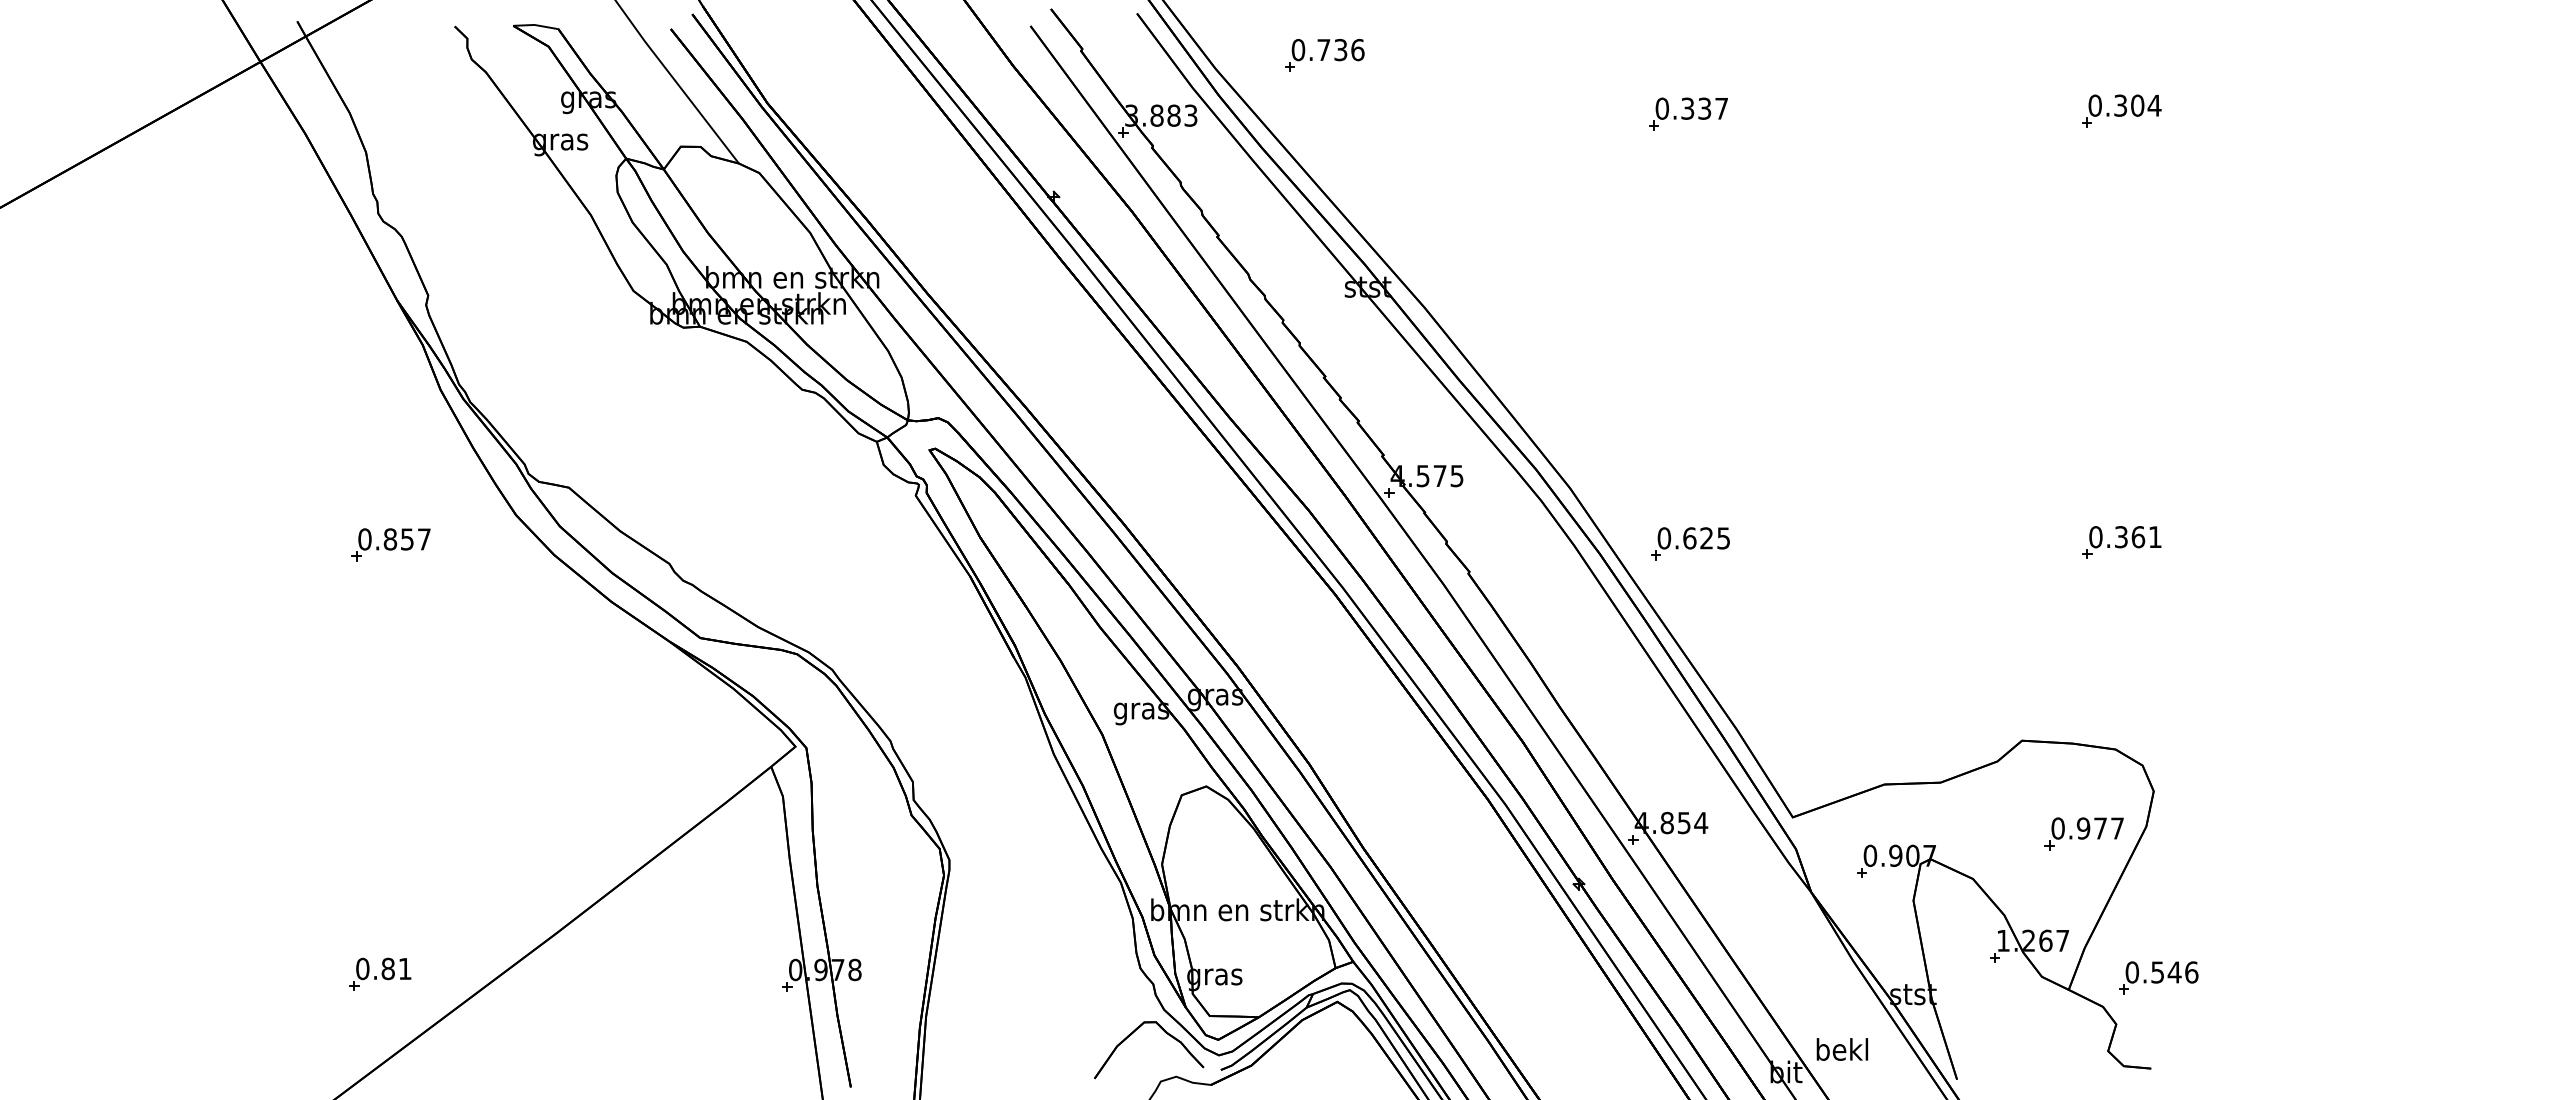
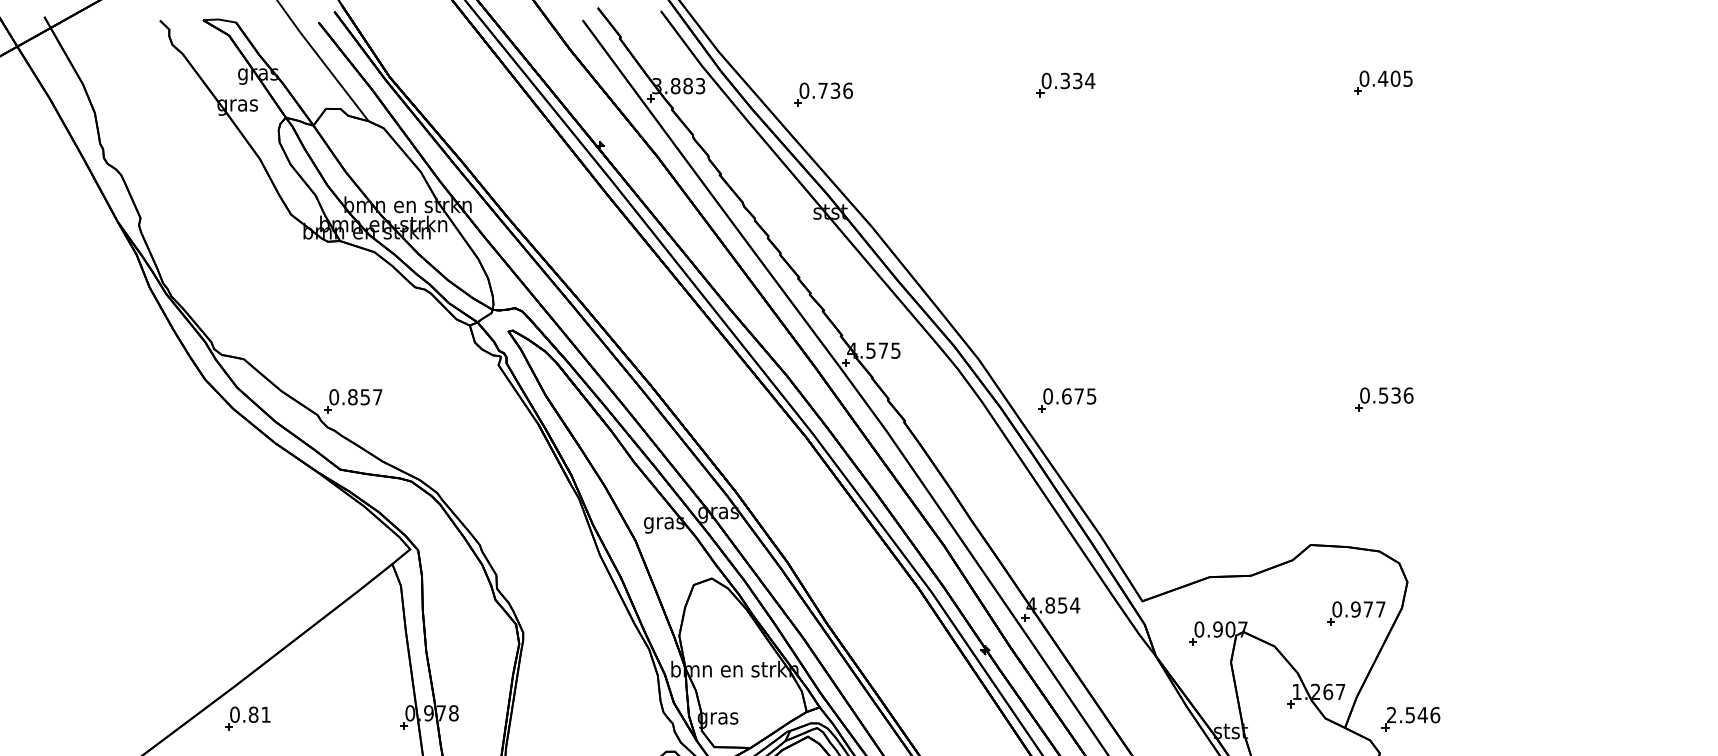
part: (1324, 55) -> (823, 94), moved
text: (2137, 105) -> (1395, 78), 0.304 -> 0.405
text: (1721, 108) -> (1090, 80), 0.337 -> 0.334
text: (2138, 537) -> (1396, 395), 0.361 -> 0.536
text: (1706, 538) -> (1079, 396), 0.625 -> 0.675
part: (390, 544) -> (352, 400), moved
text: (2132, 972) -> (1391, 715), 0.546 -> 2.546
part: (380, 973) -> (247, 718), moved

